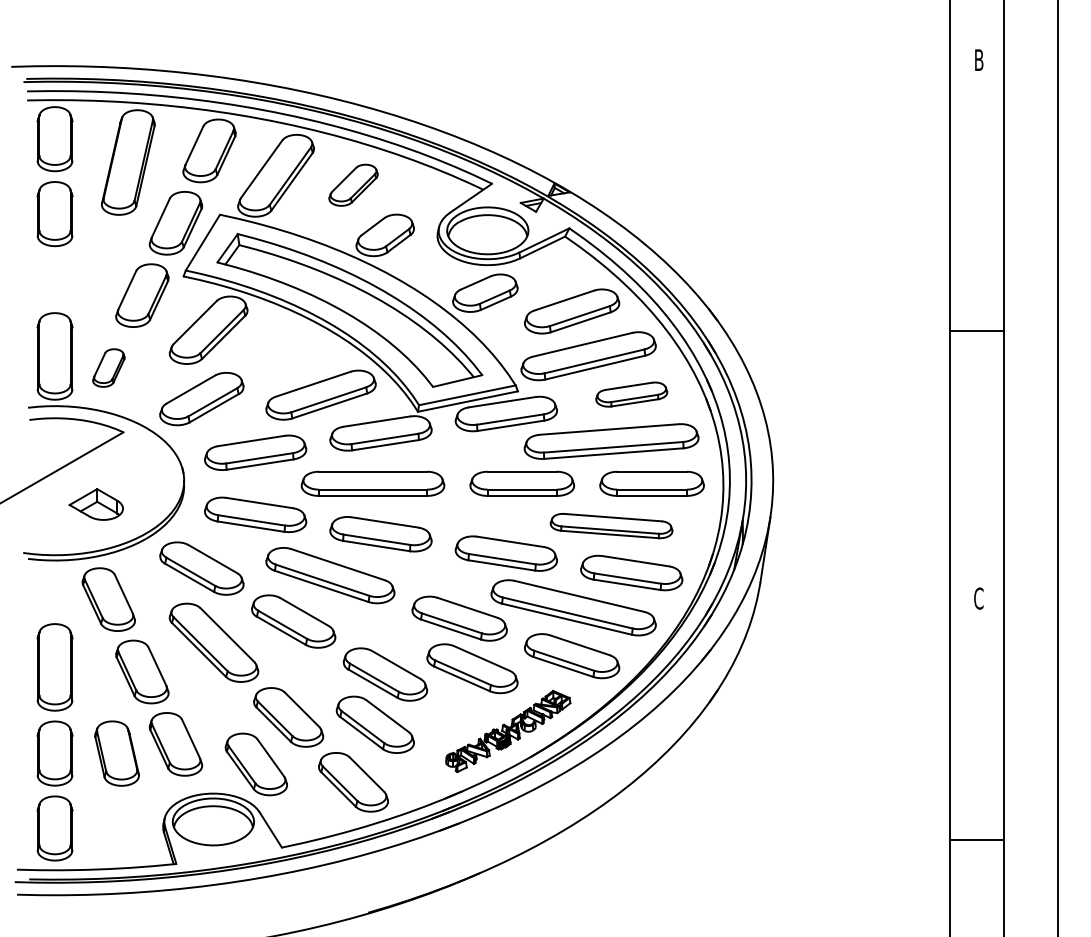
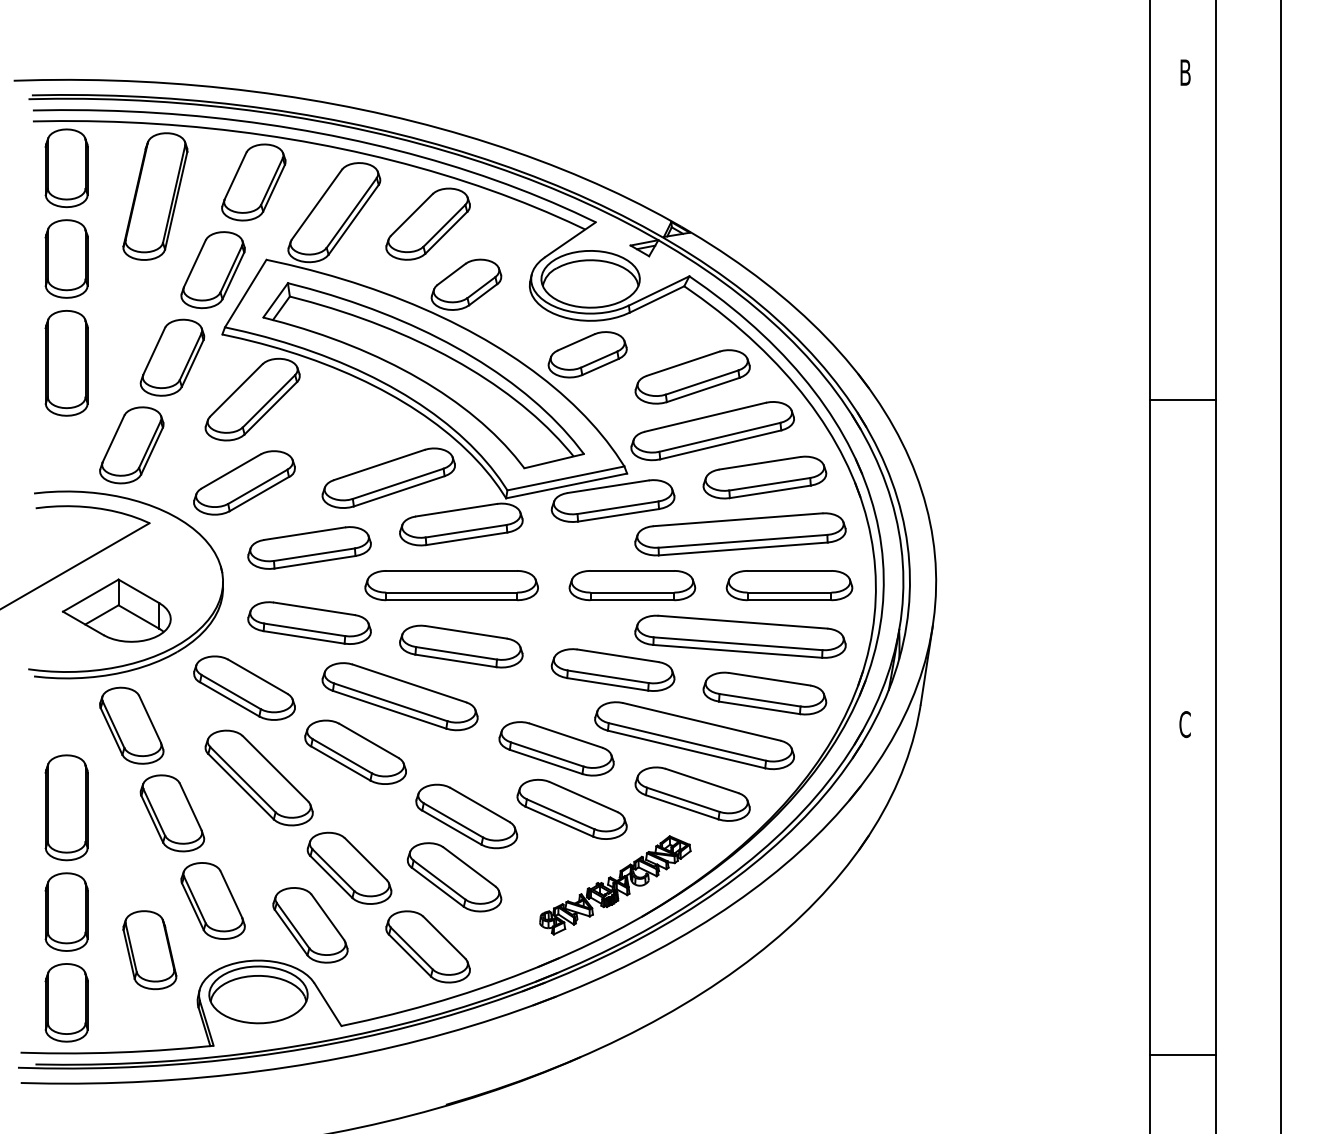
part: (353, 184) -> (427, 223), size x1.43
part: (54, 356) -> (66, 363), moved
part: (108, 368) -> (131, 445), size x1.67
part: (631, 394) -> (764, 477), size x1.43
part: (96, 504) -> (116, 610), size x1.67
part: (611, 525) -> (740, 636), size x1.43
part: (116, 753) -> (149, 950), moved
line: (976, 839) -> (1182, 1054), moved

